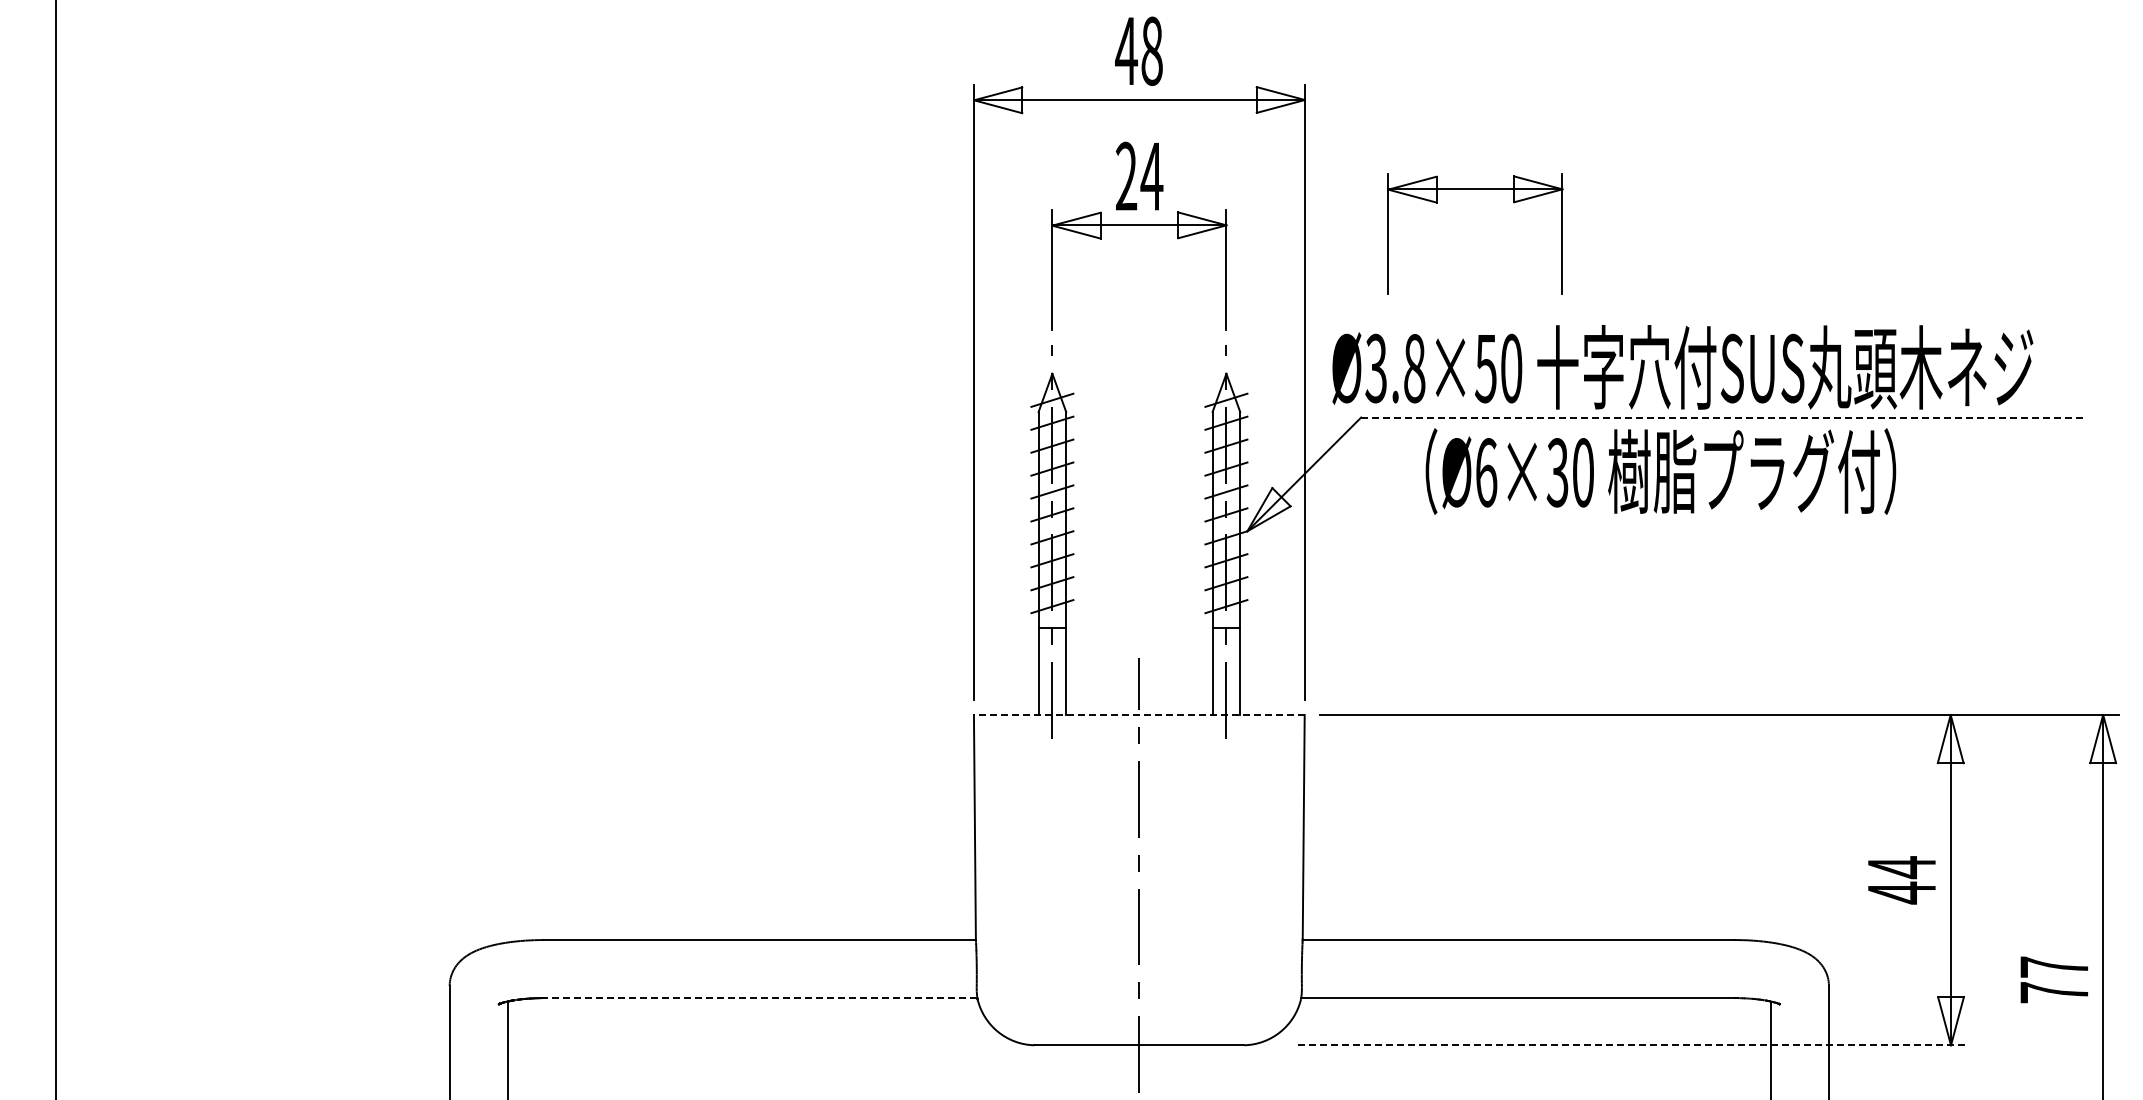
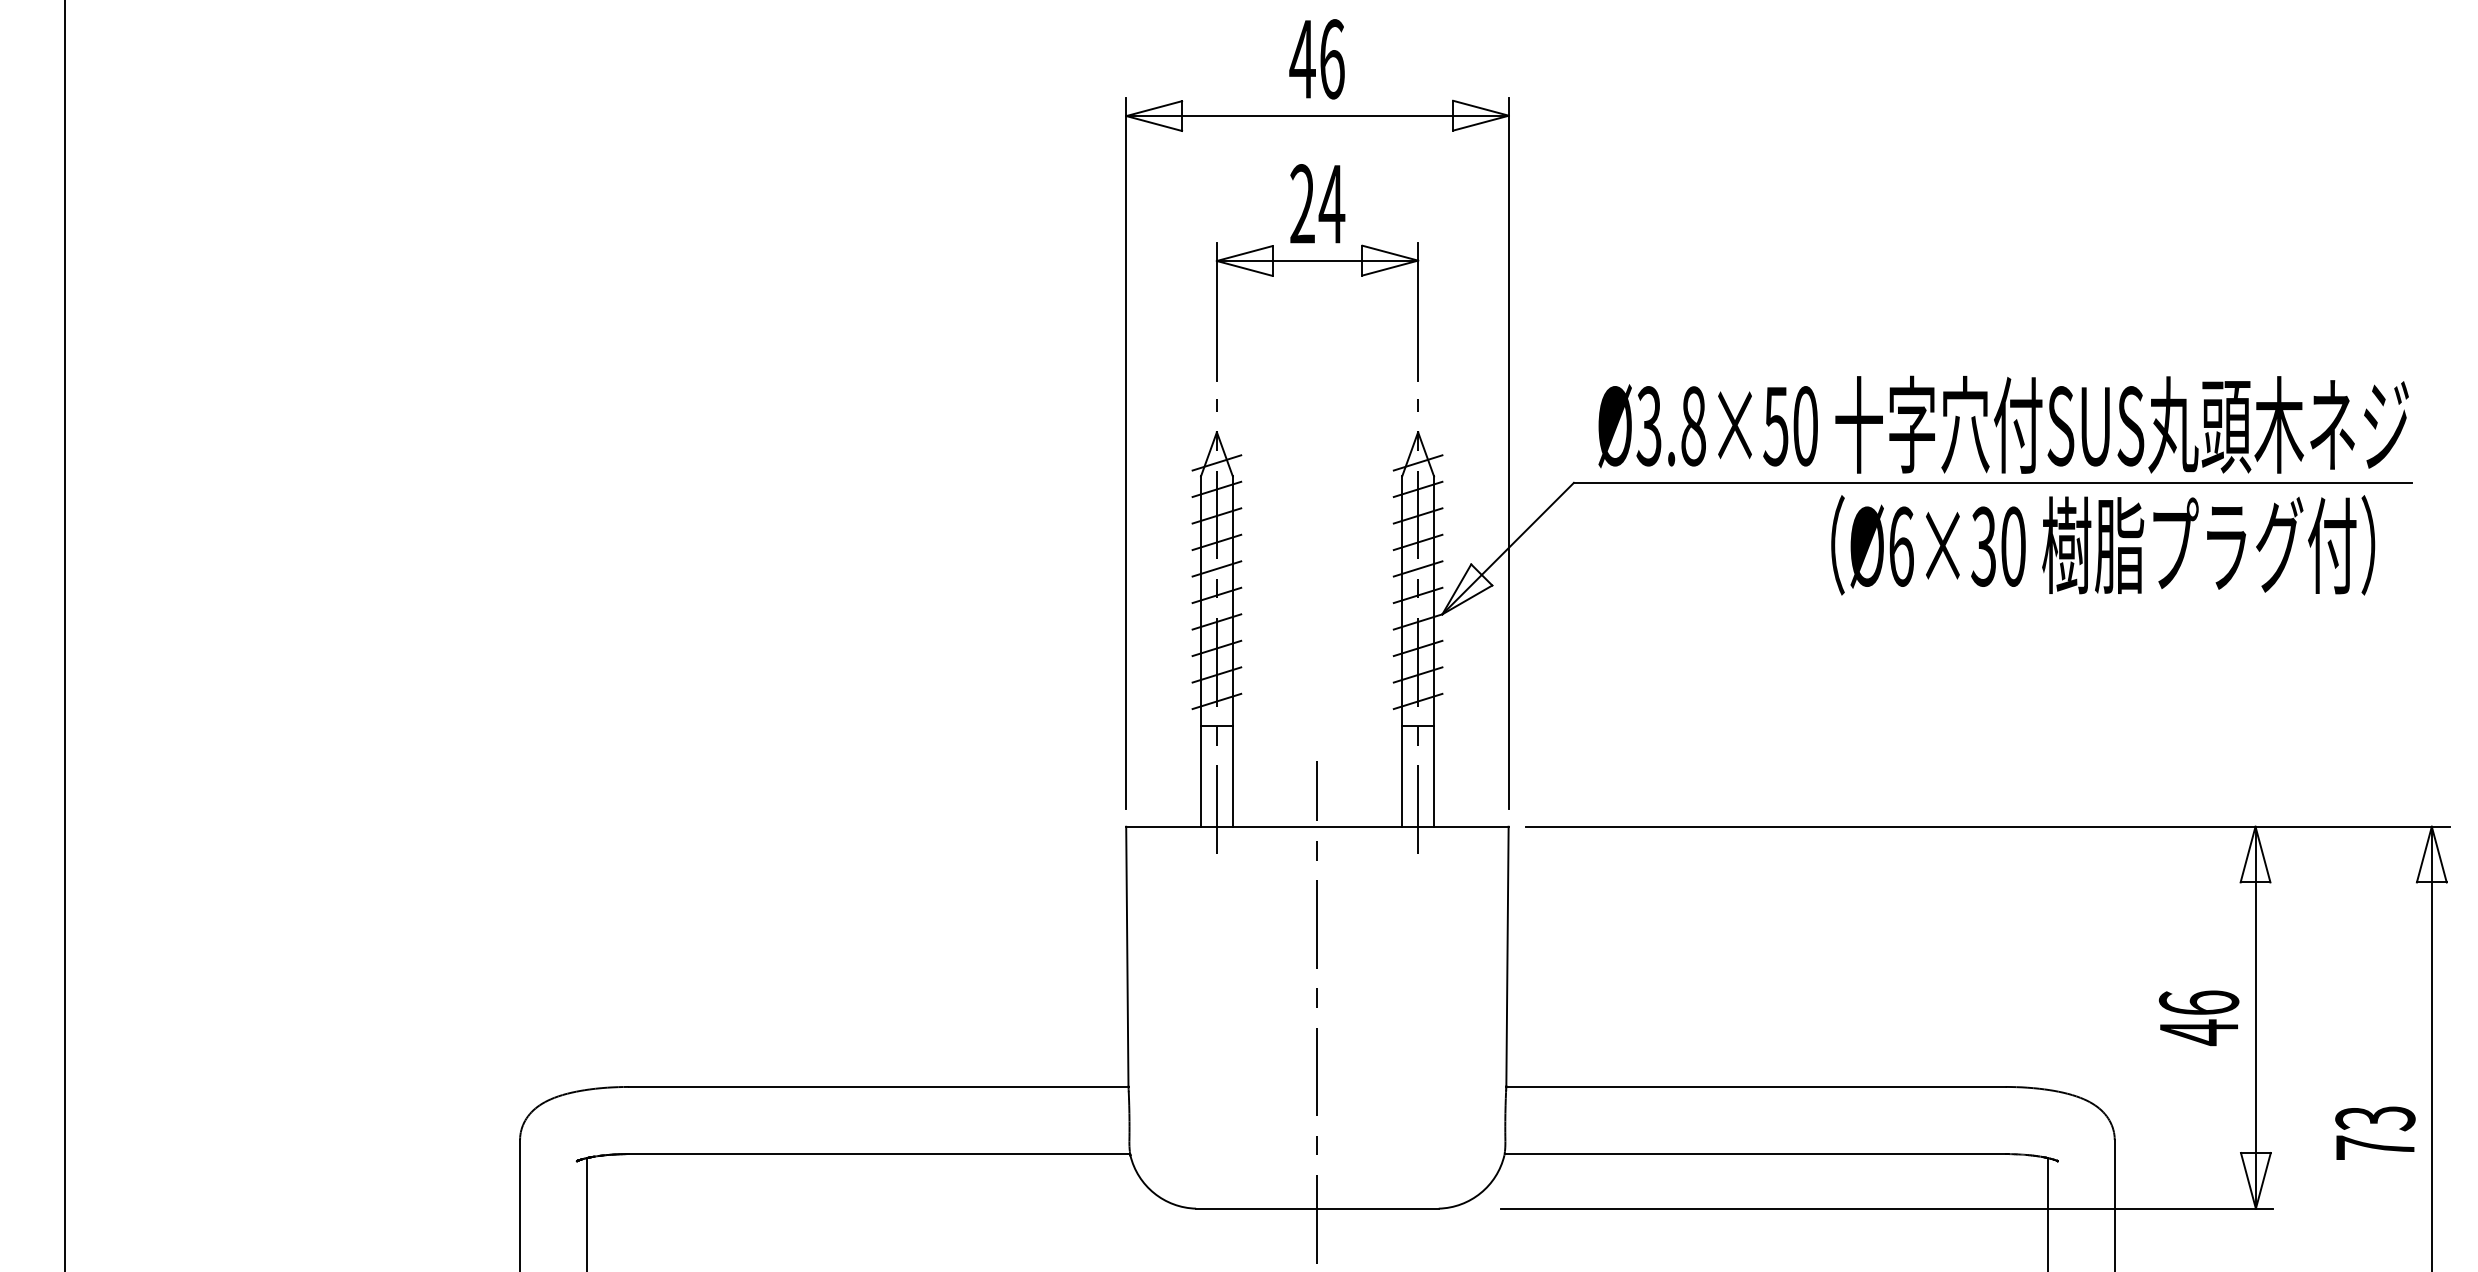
text: (1151, 50) -> (1331, 58), 48 -> 46
part: (1475, 189) -> (1706, 219), removed
text: (1682, 367) -> (2003, 424), moved
line: (1724, 417) -> (1993, 482), dashed -> solid
text: (1660, 471) -> (2102, 545), moved
line: (1138, 714) -> (1316, 826), dashed -> solid
text: (1901, 867) -> (2198, 1003), 44 -> 46
text: (2054, 967) -> (2375, 1118), 77 -> 73
line: (760, 998) -> (879, 1154), dashed -> solid
line: (1632, 1045) -> (1887, 1208), dashed -> solid

